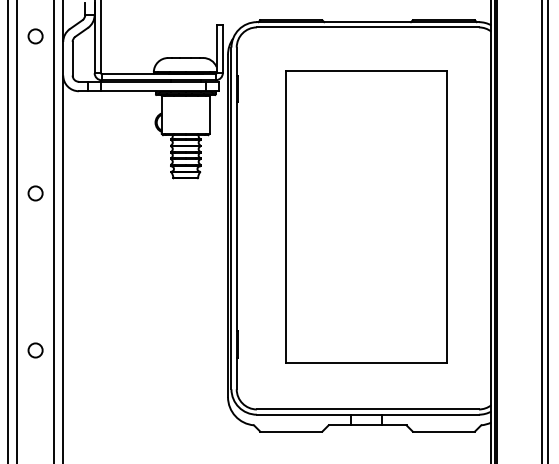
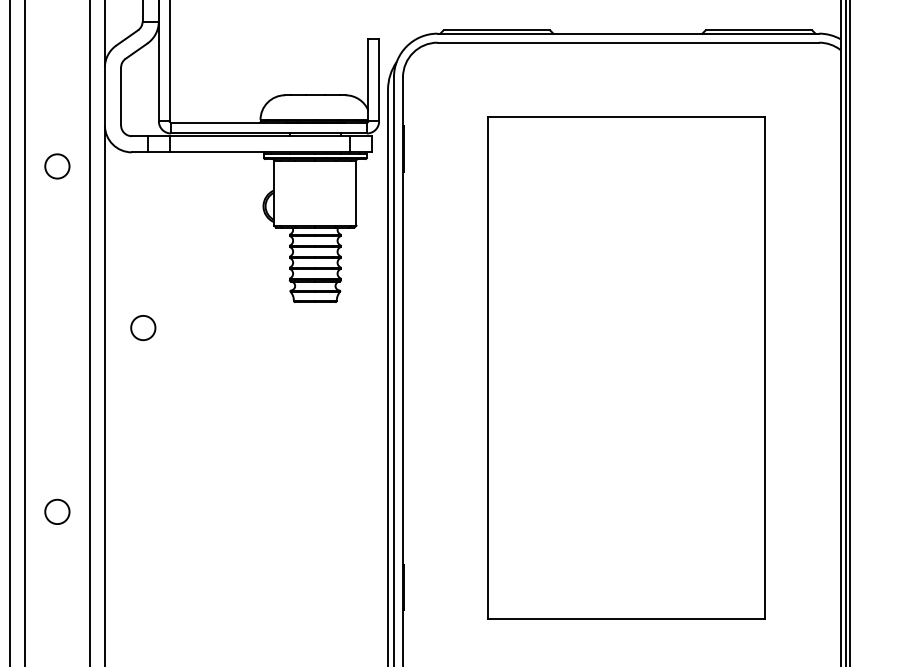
circle: (35, 36) -> (57, 166), moved
circle: (35, 193) -> (143, 328), moved
circle: (35, 350) -> (57, 511), moved

